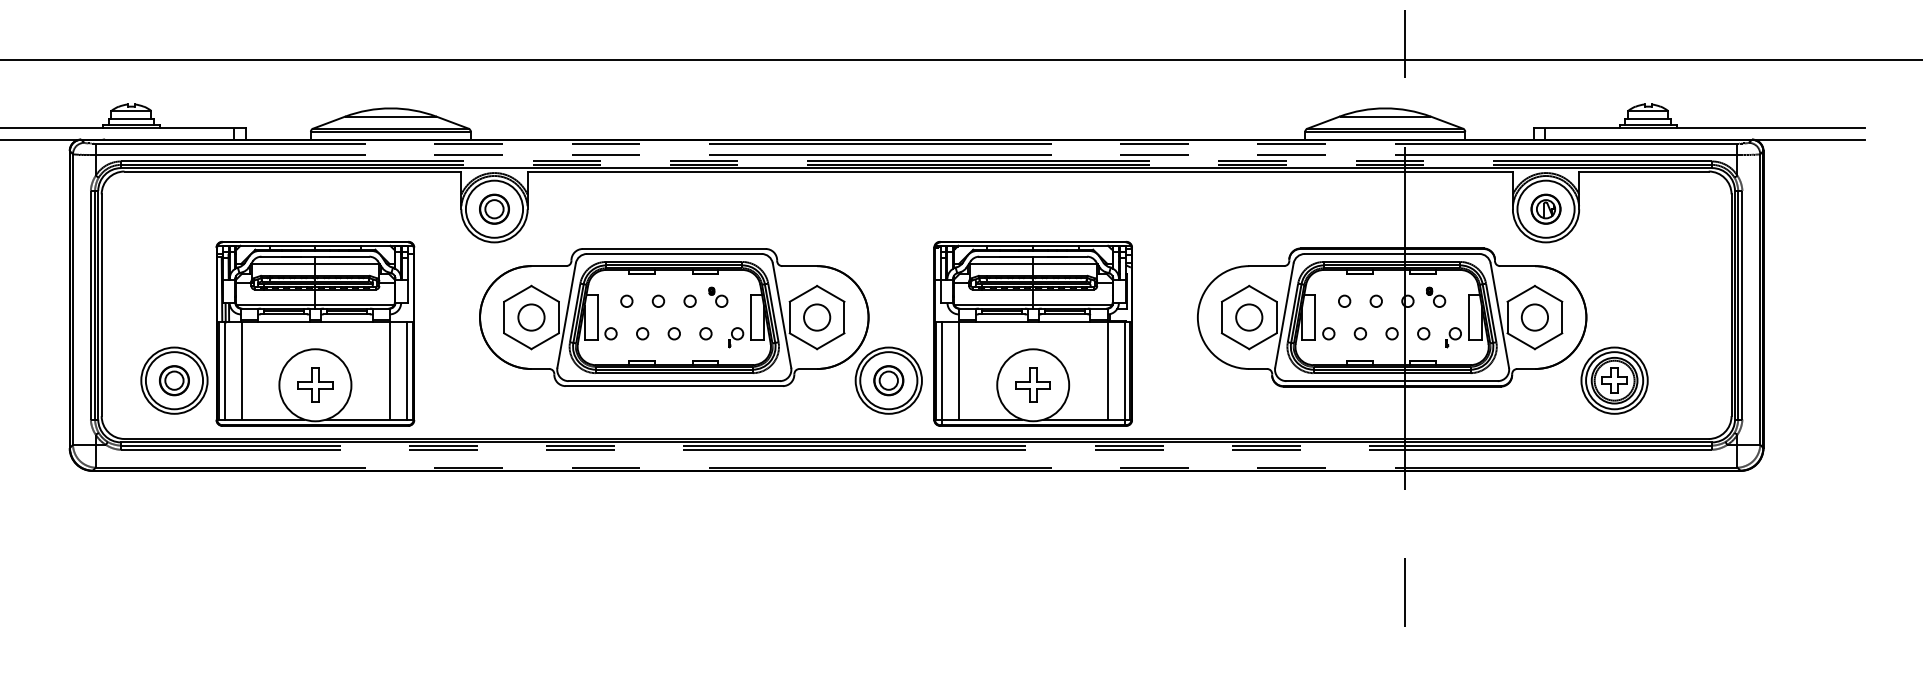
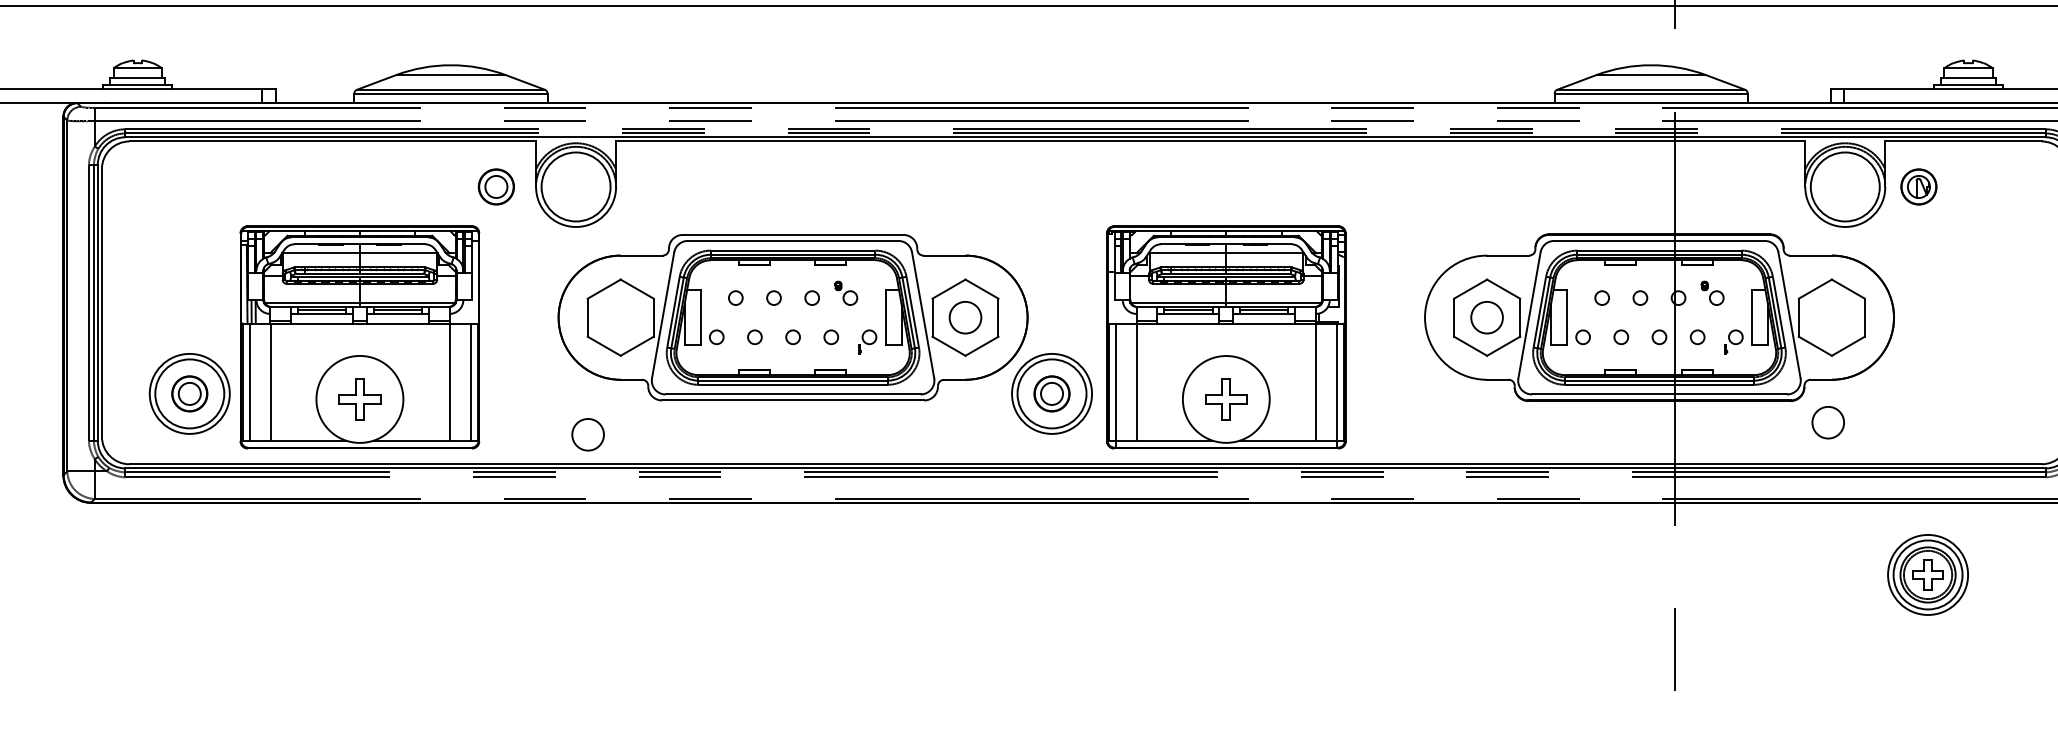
part: (494, 208) -> (496, 186), moved
part: (1545, 208) -> (1918, 186), moved
circle: (531, 317) -> (588, 434), moved
circle: (1534, 317) -> (1827, 422), moved
part: (1614, 380) -> (1927, 574), moved

